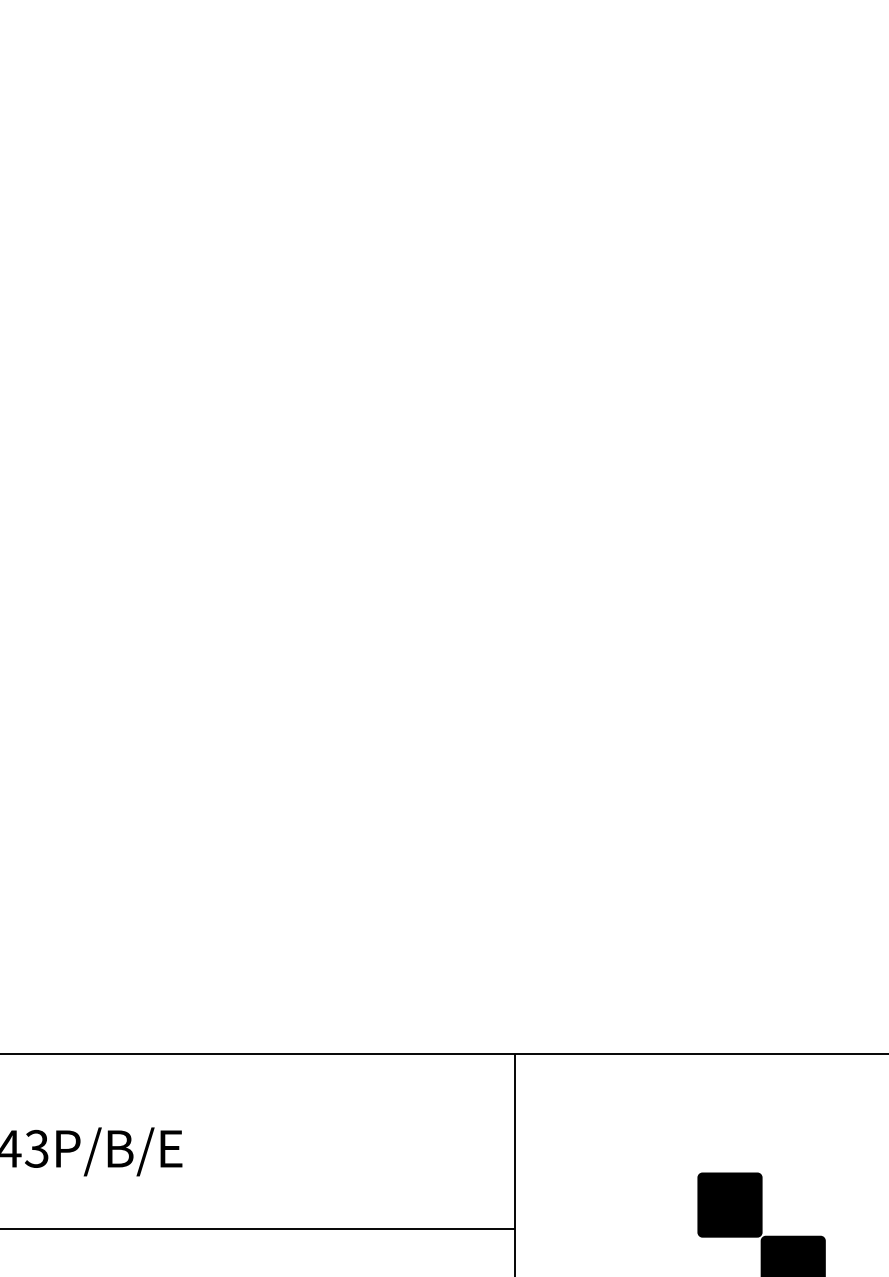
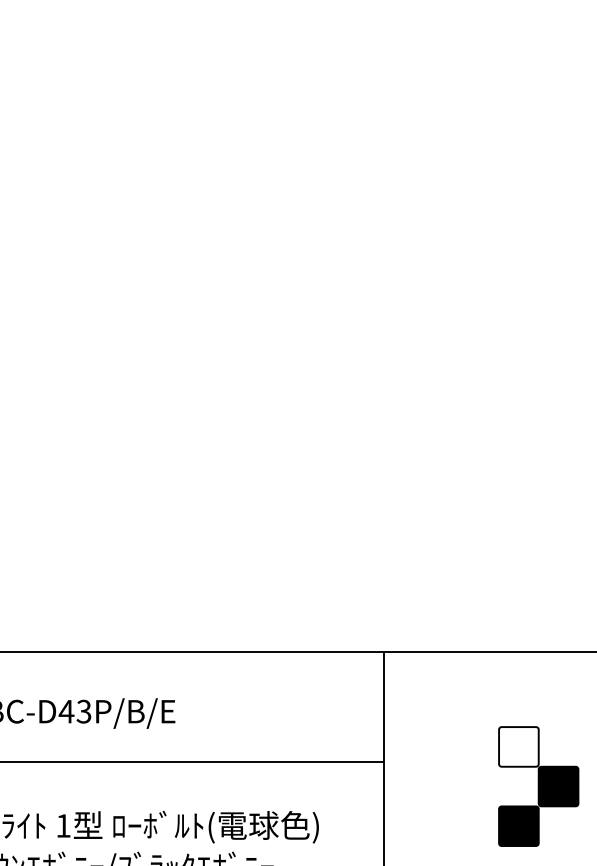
fill: (729, 1204) -> (518, 746), removed

